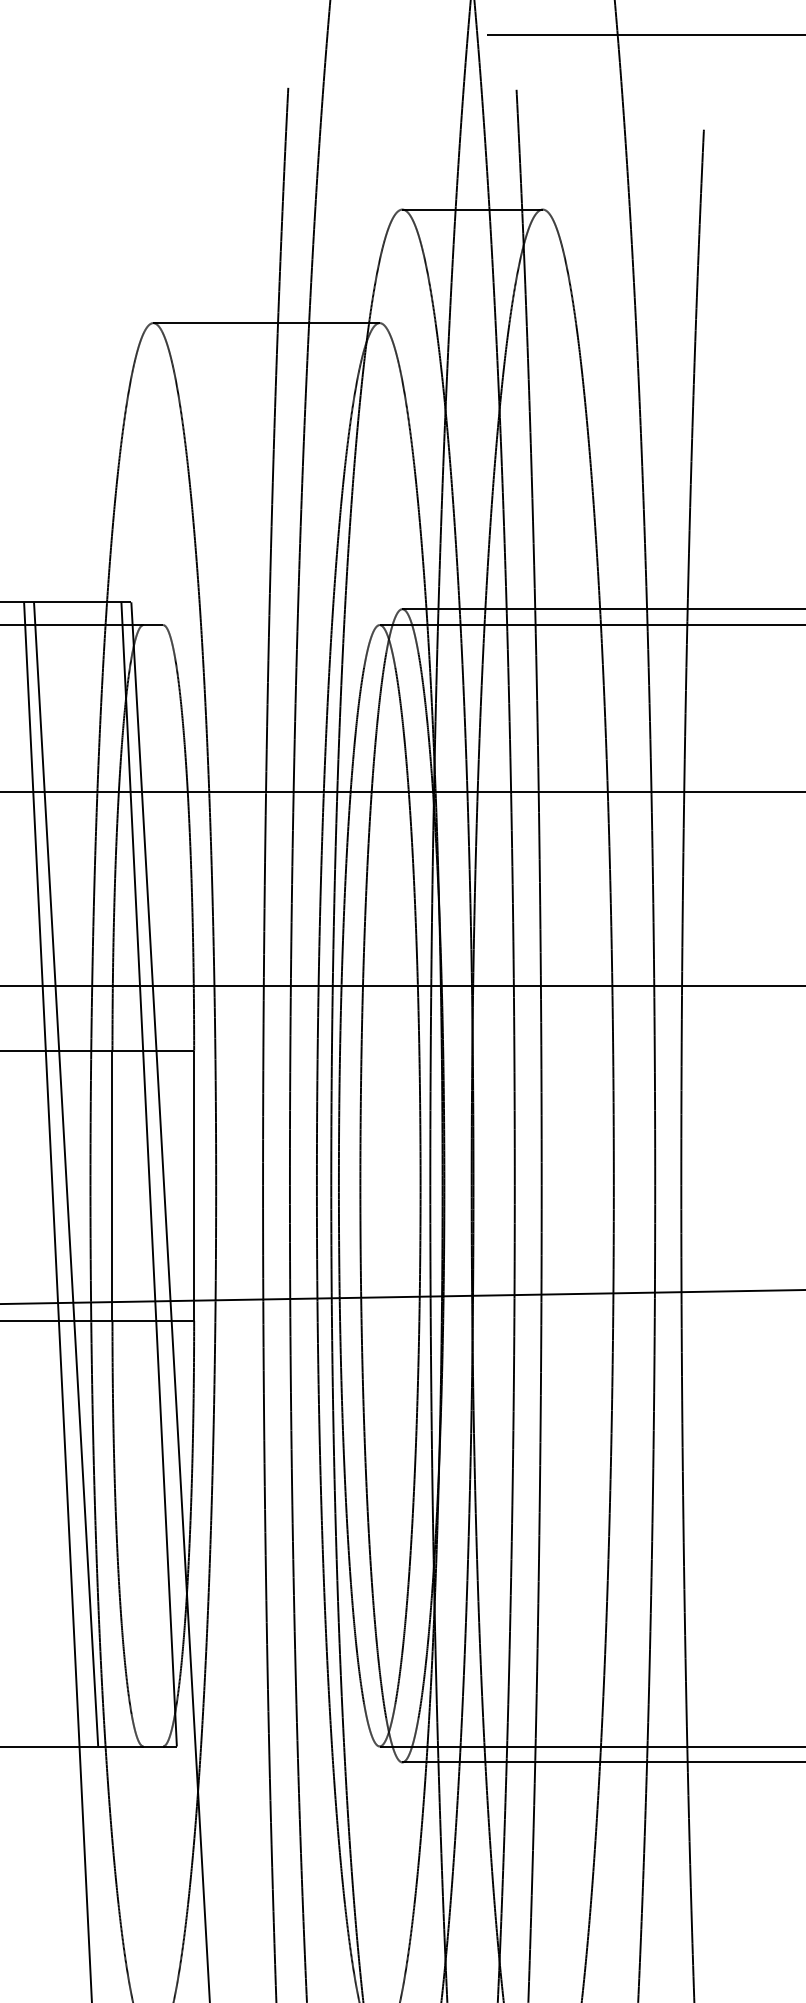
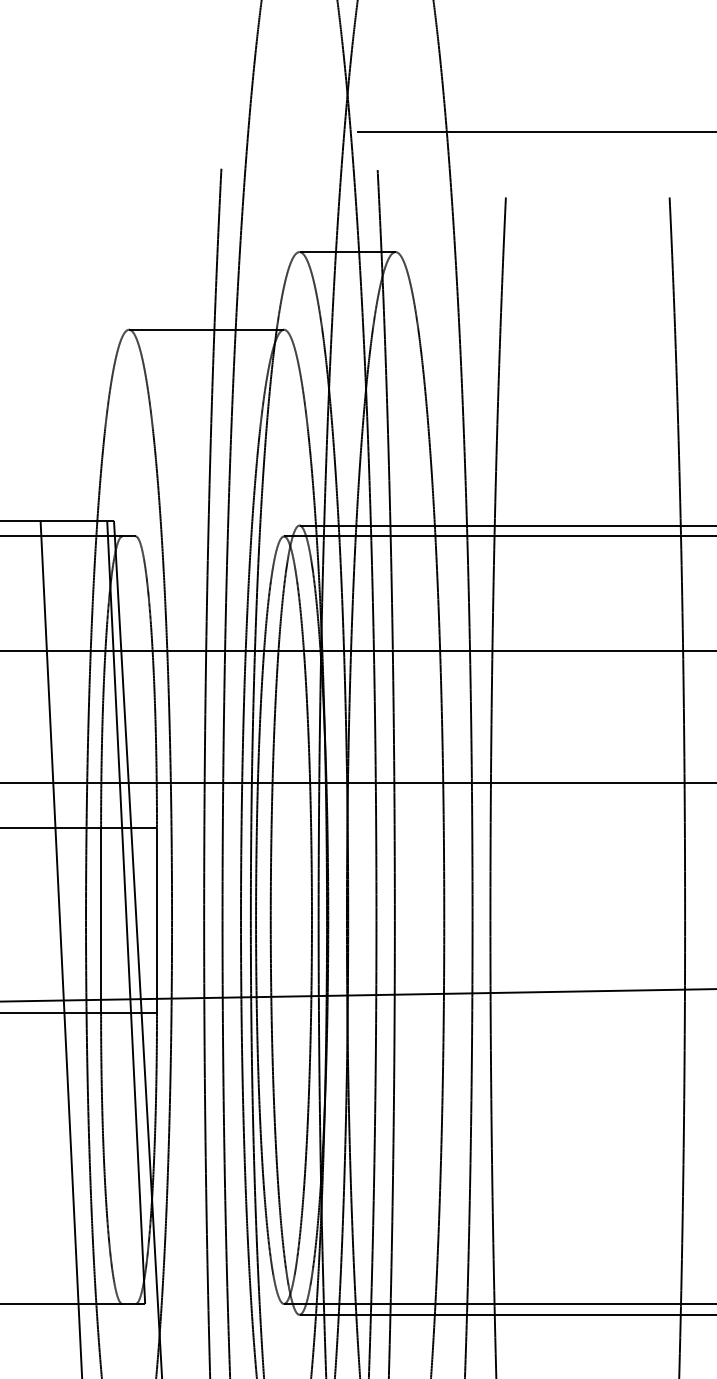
line: (66, 1174) -> (69, 912), removed

